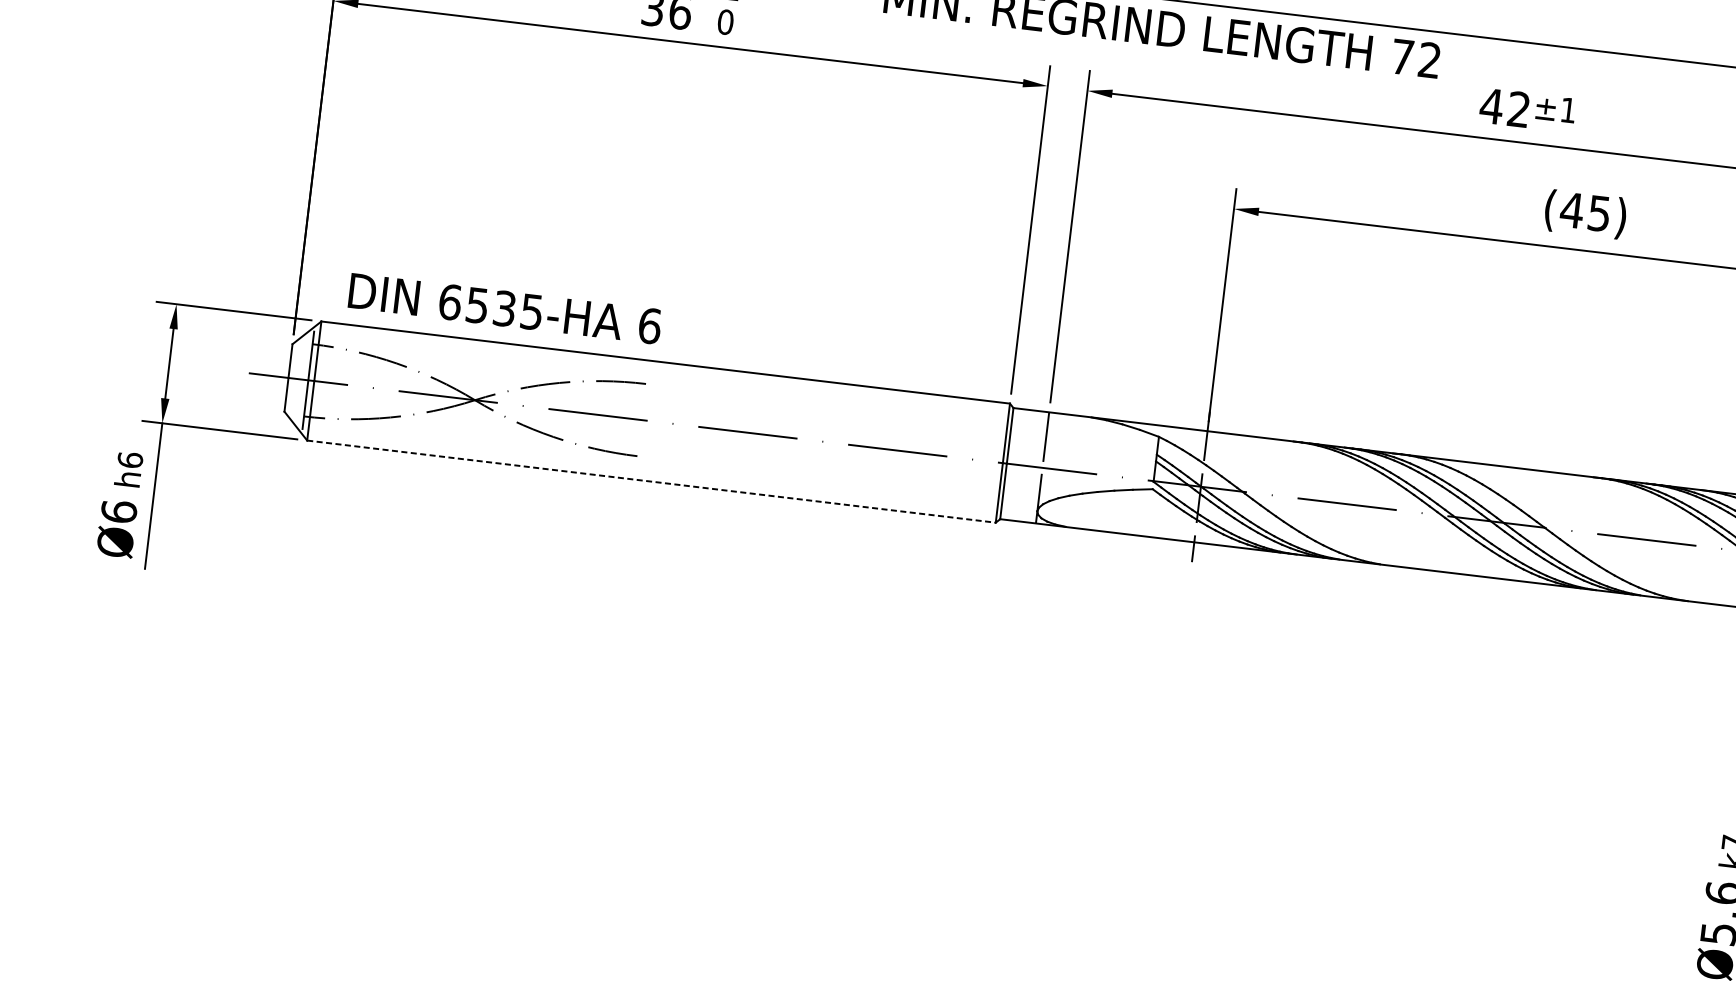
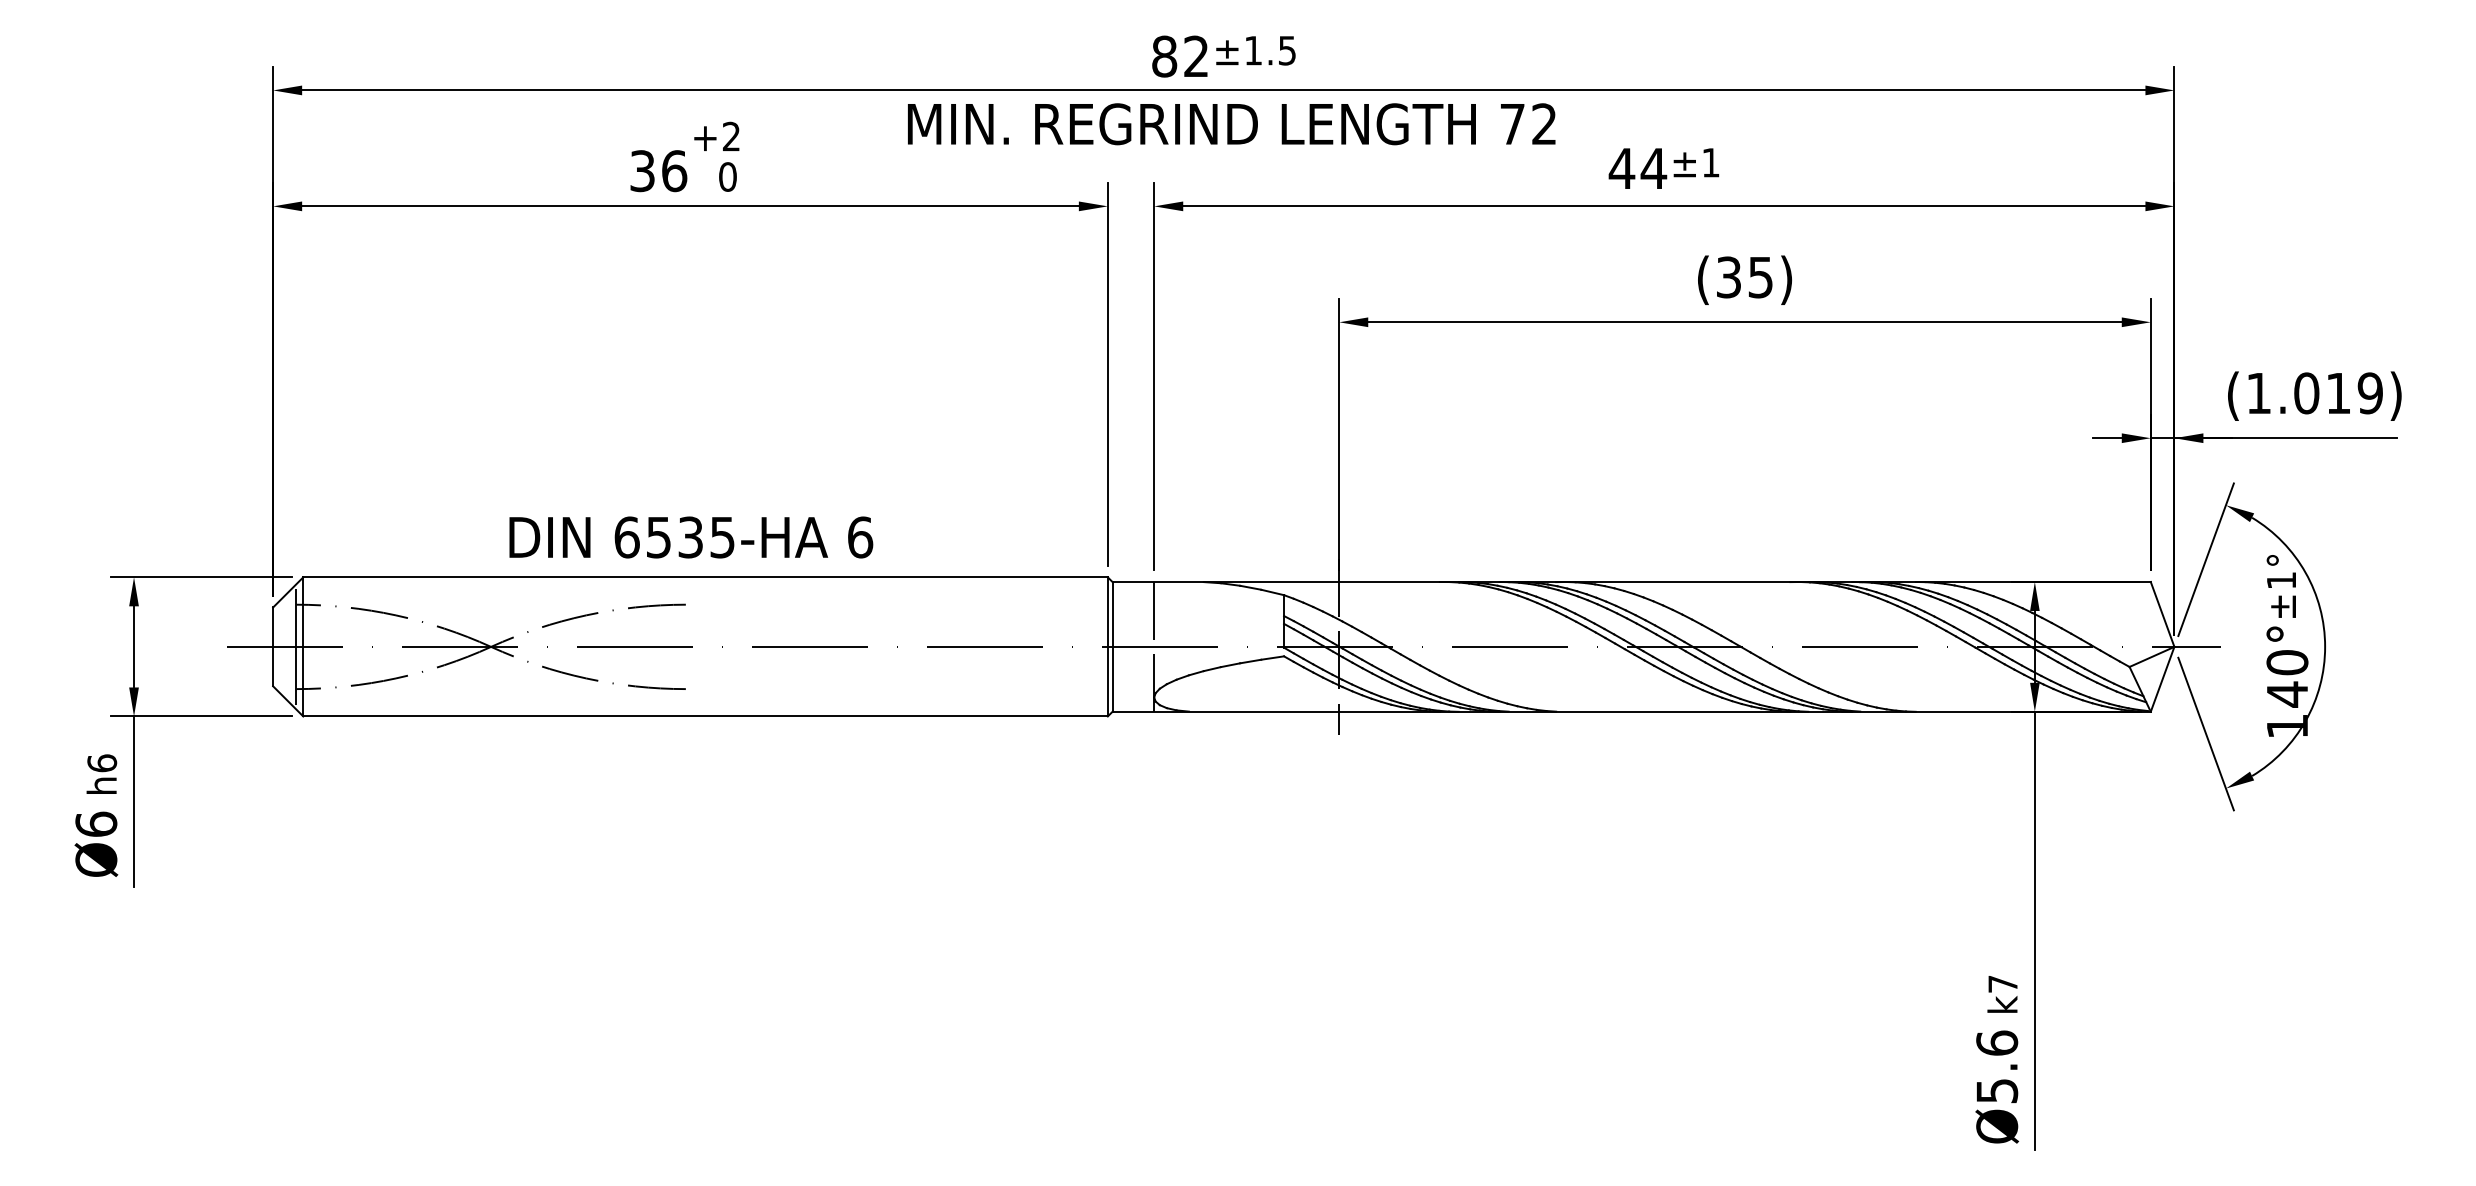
text: (1518, 108) -> (1653, 167), 42 -> 44
text: (1571, 210) -> (1728, 277), (45) -> (35)
text: (505, 308) -> (691, 537), moved
line: (652, 481) -> (706, 716), dashed -> solid

